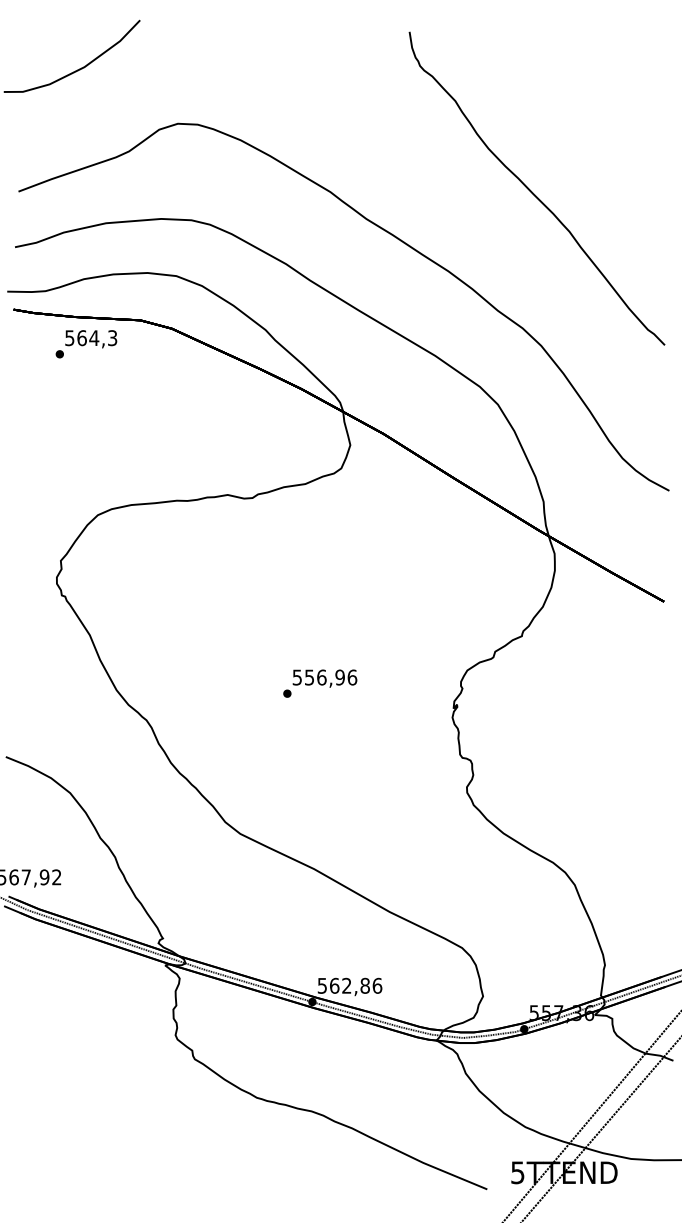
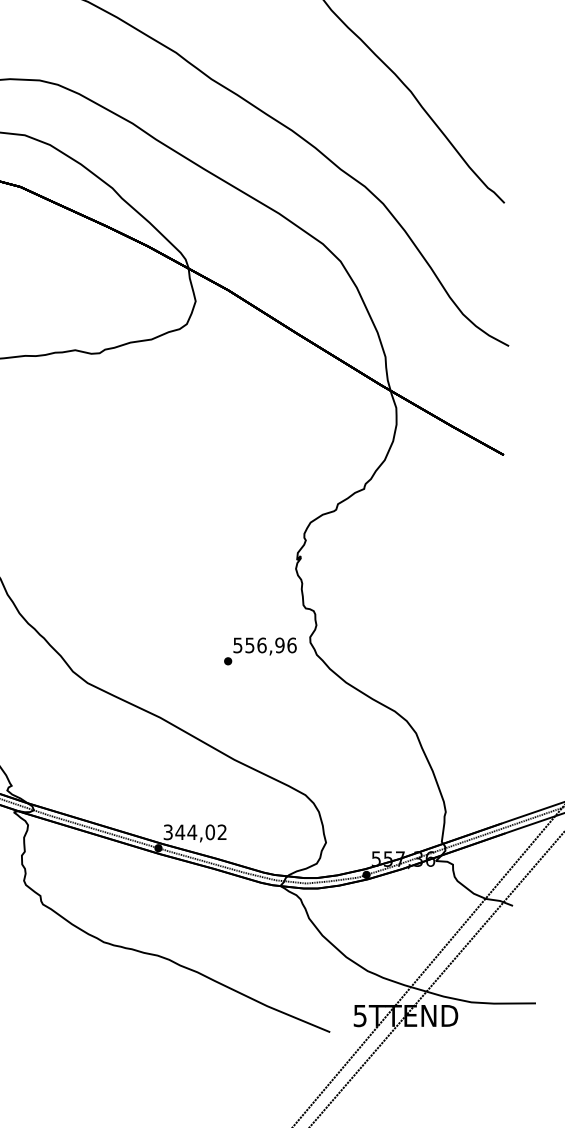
text: (320, 683) -> (260, 651), moved
text: (350, 985) -> (195, 831), 562,86 -> 344,02

